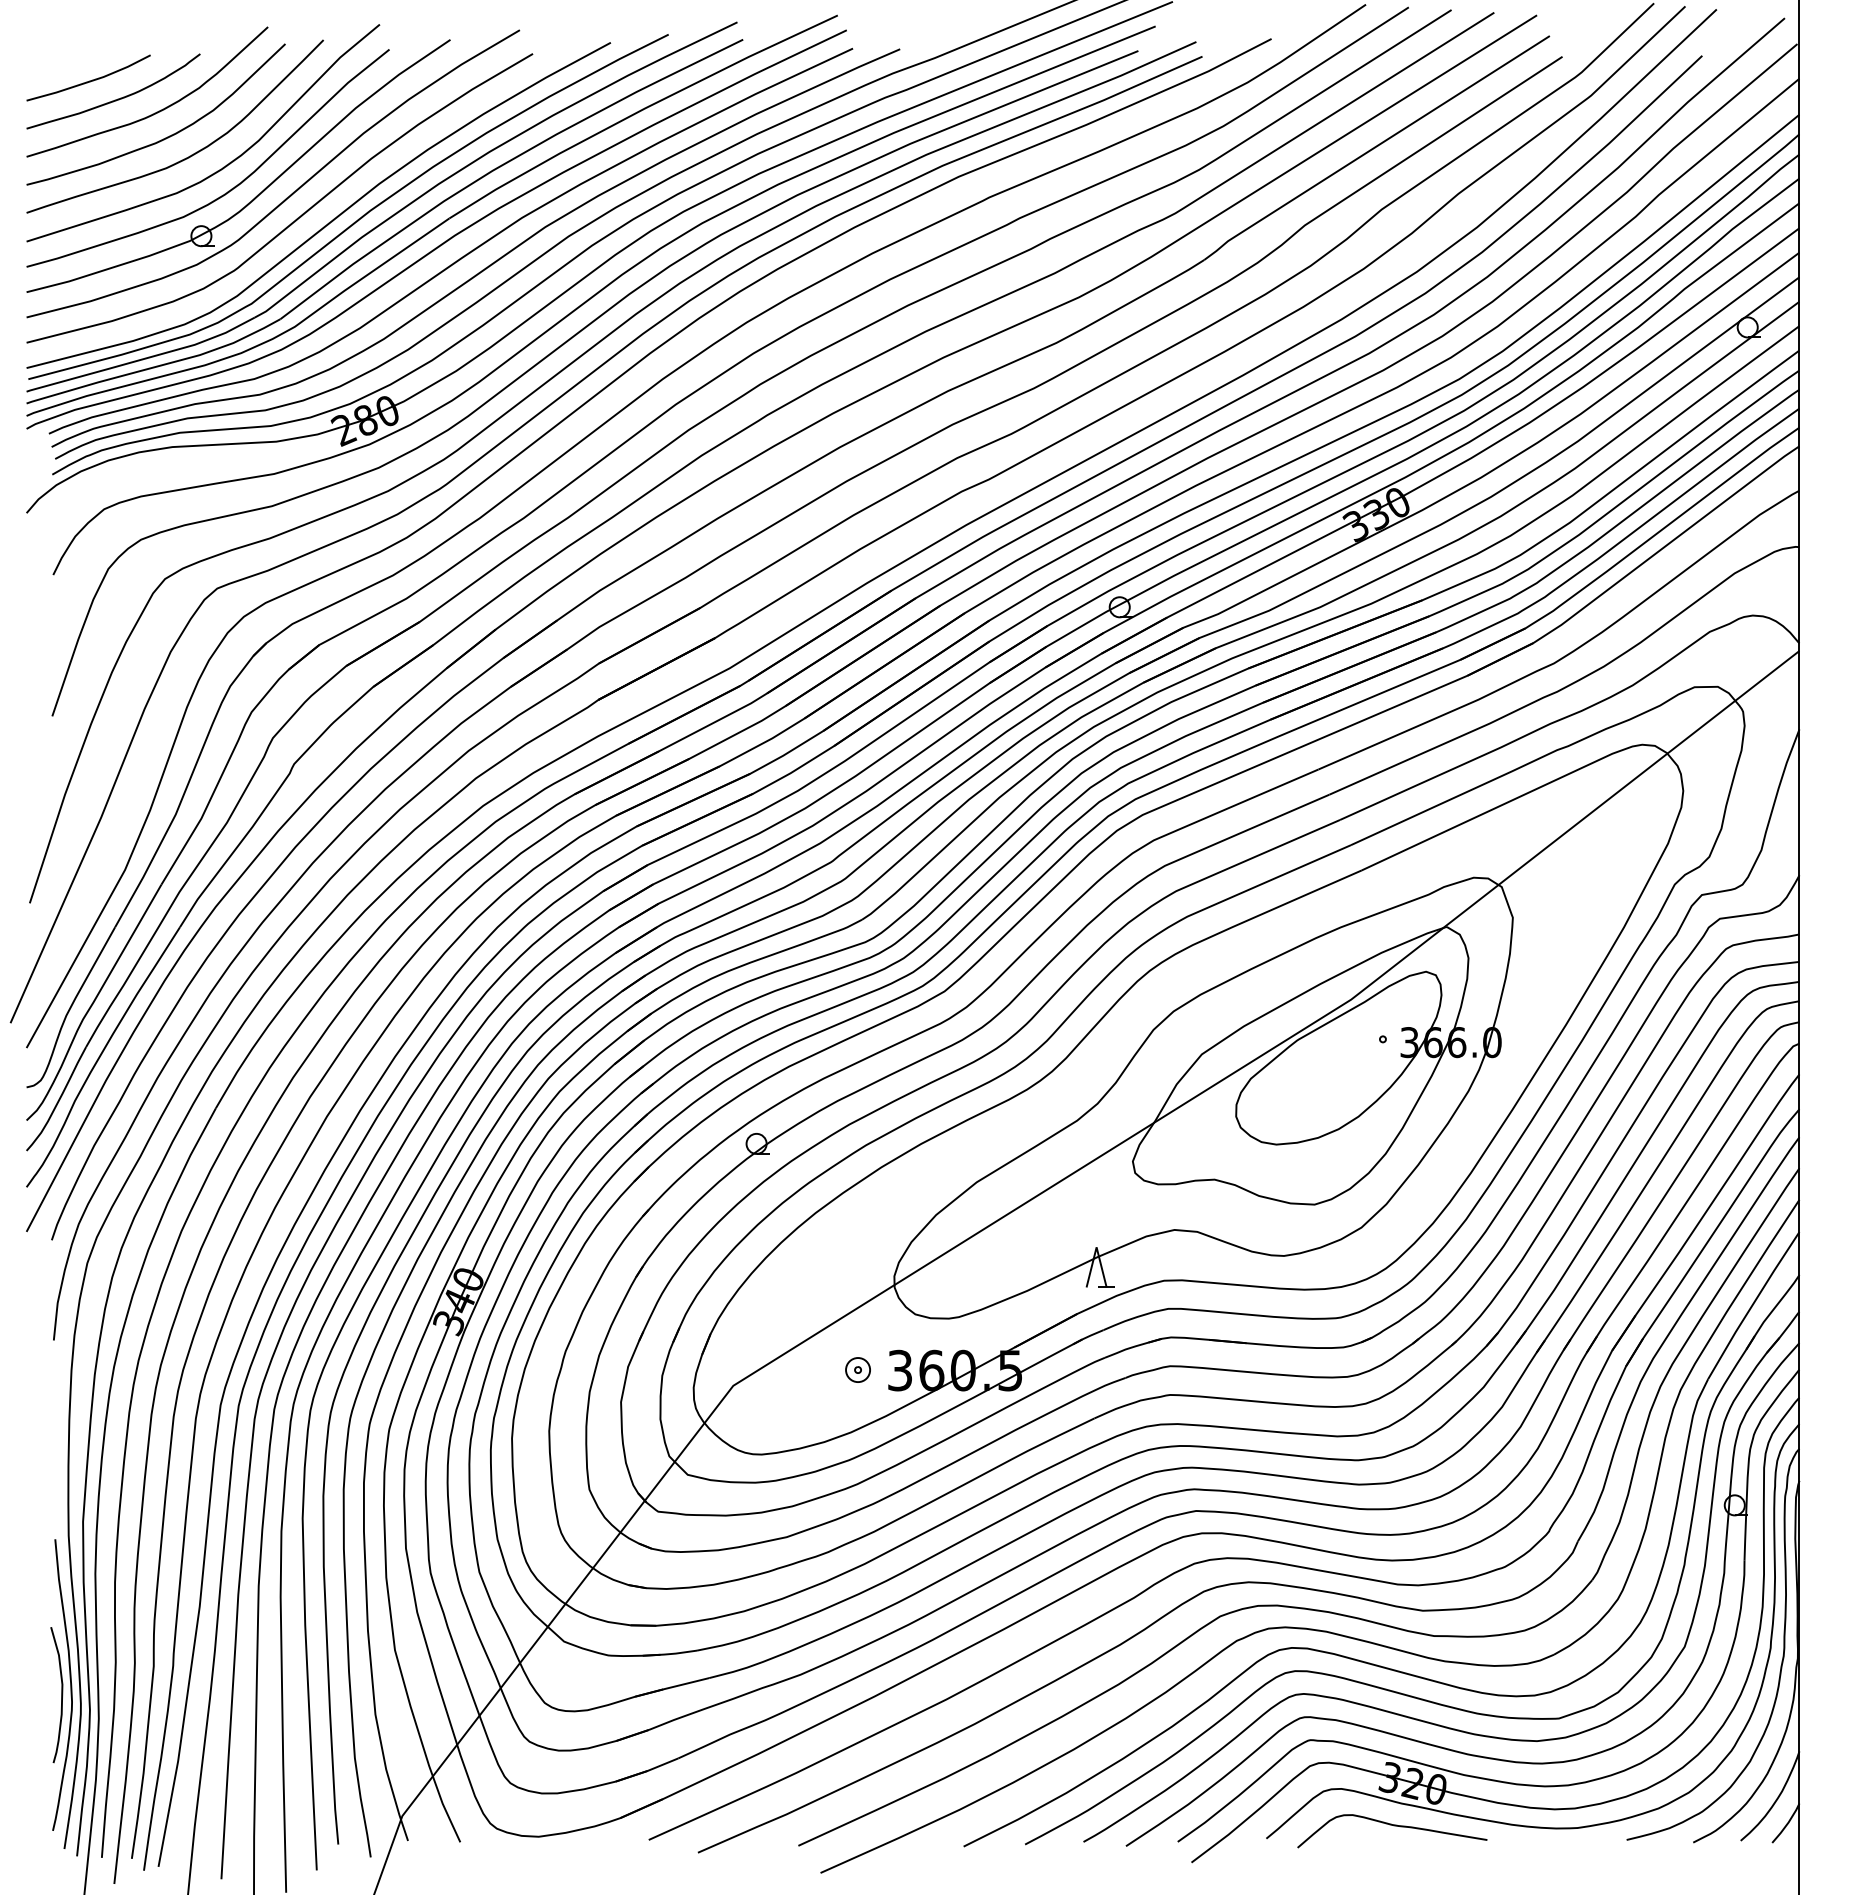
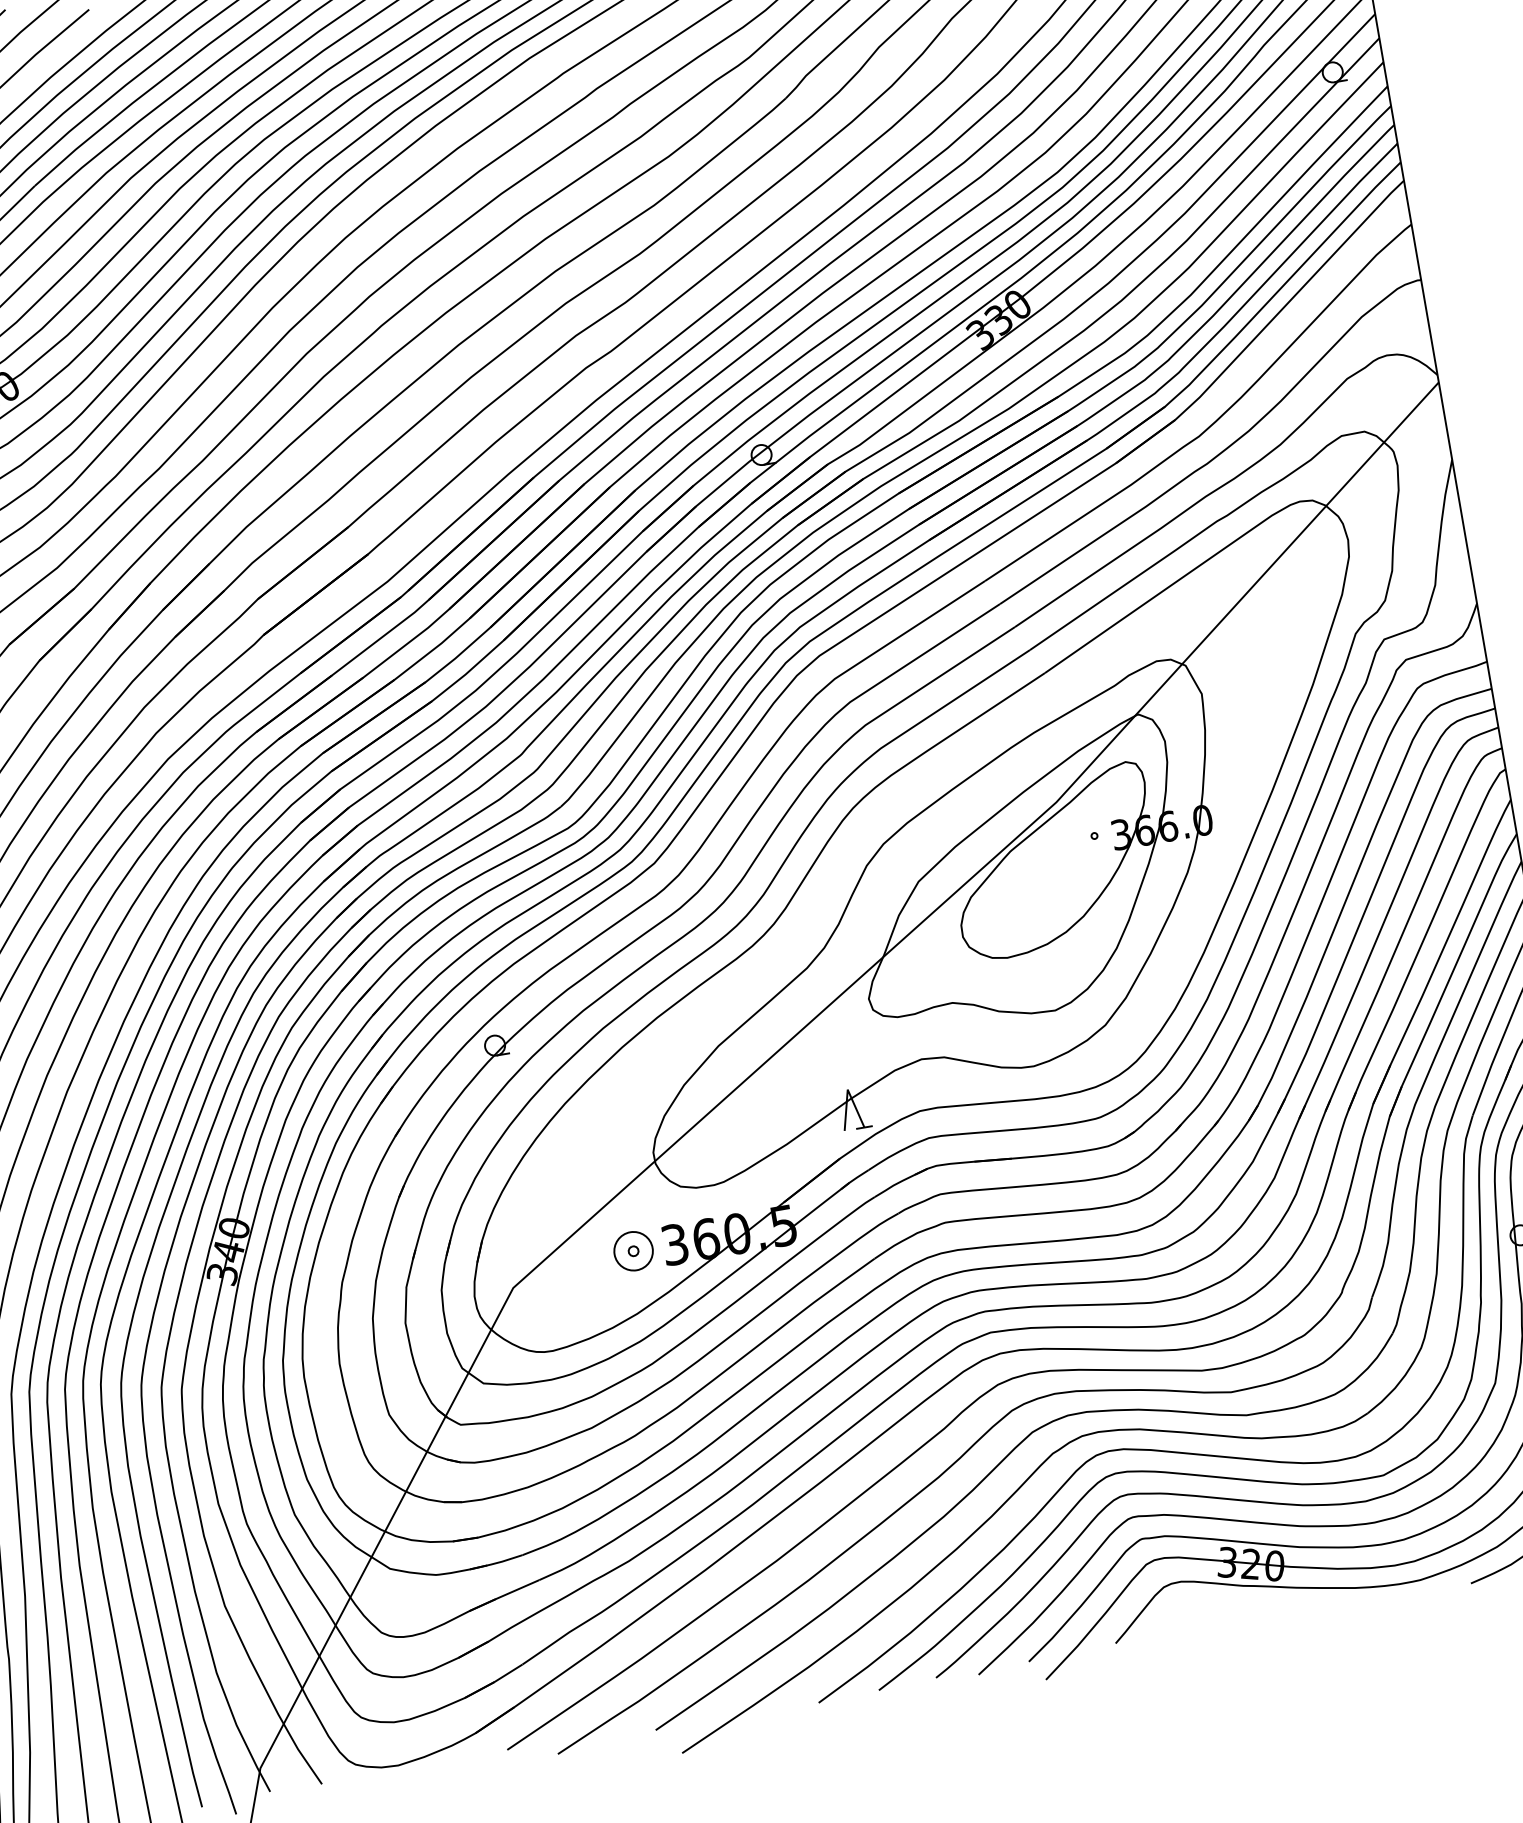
part: (857, 1369) -> (632, 1250), size x1.6
curve: (1393, 1826) -> (1238, 1609), removed

